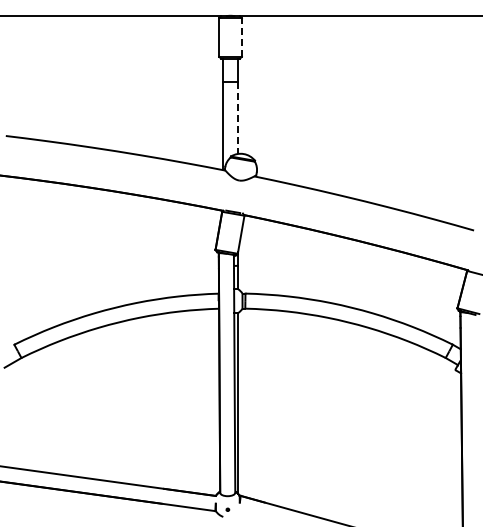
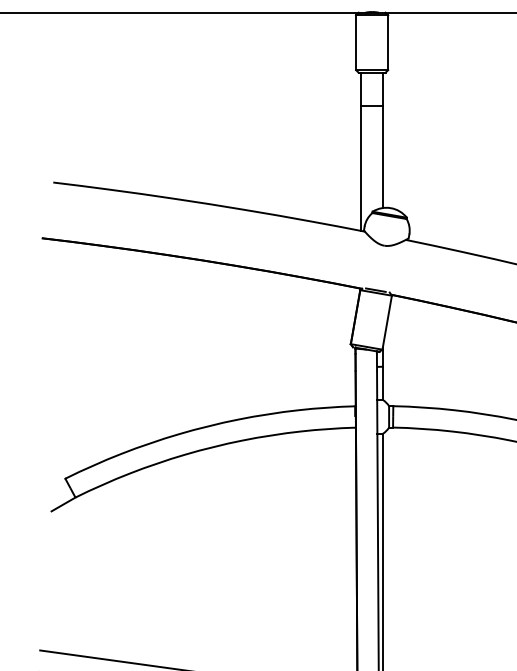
line: (241, 36) -> (387, 41), dashed -> solid
line: (238, 118) -> (383, 157), dashed -> solid

